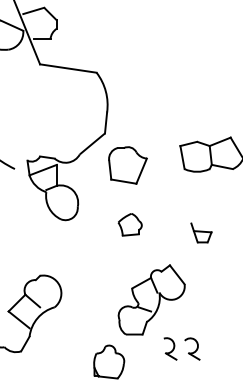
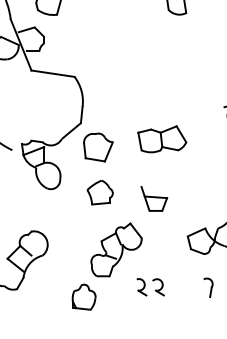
part: (129, 224) -> (99, 192), size x1.43
part: (201, 232) -> (154, 198), size x1.67
part: (181, 349) -> (150, 287), moved

